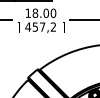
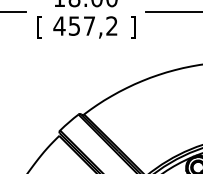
text: (18, 27) -> (39, 26), ] -> [

